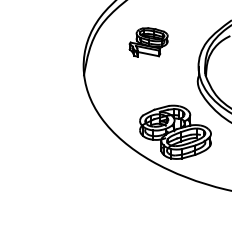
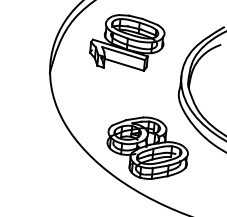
part: (148, 42) -> (127, 42), size x1.67

